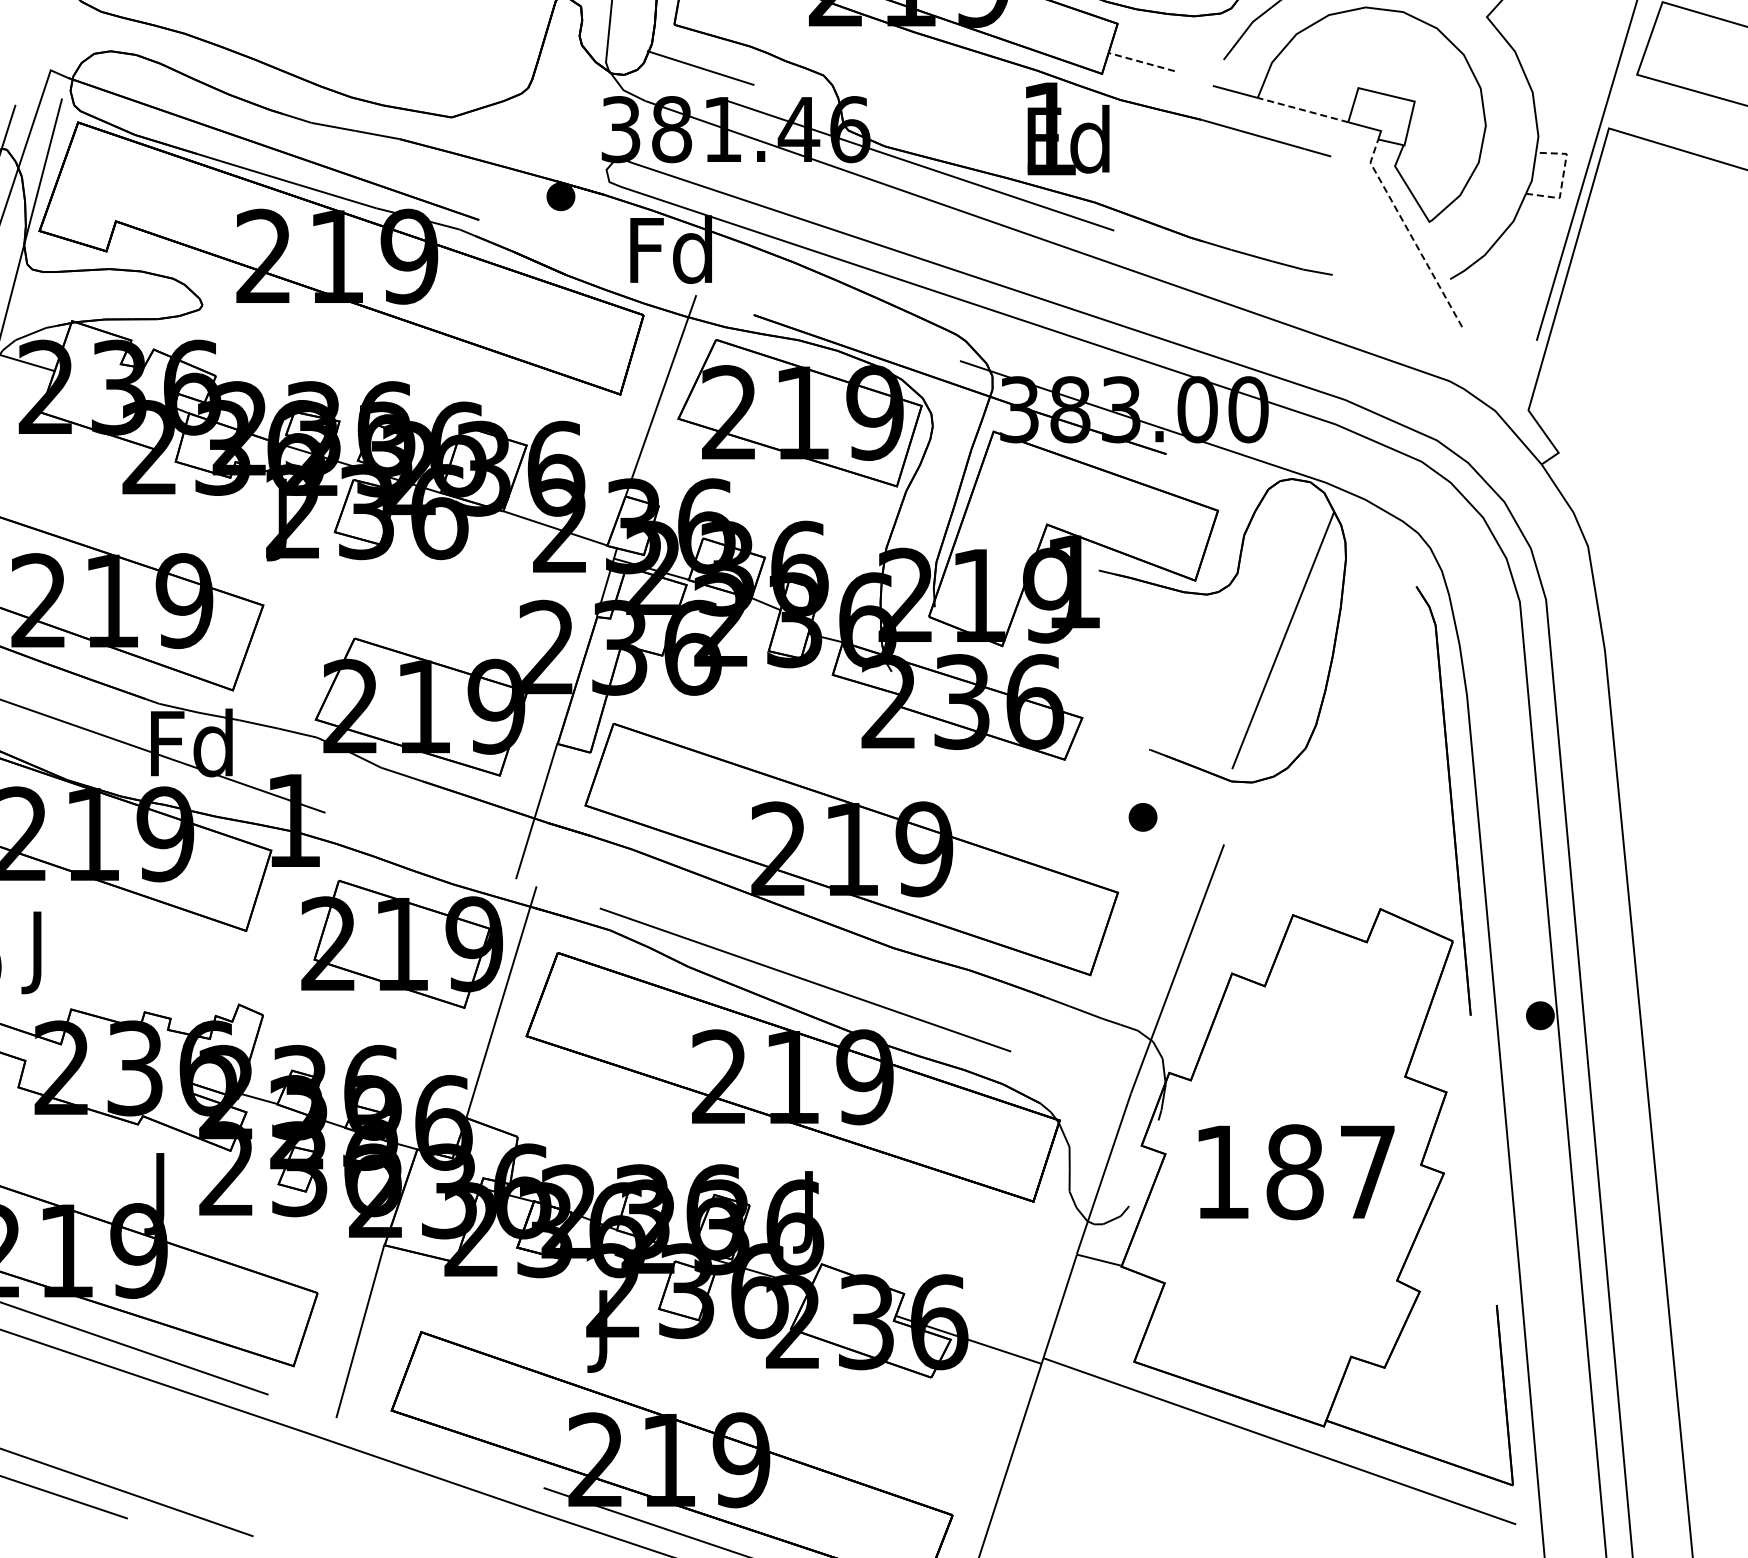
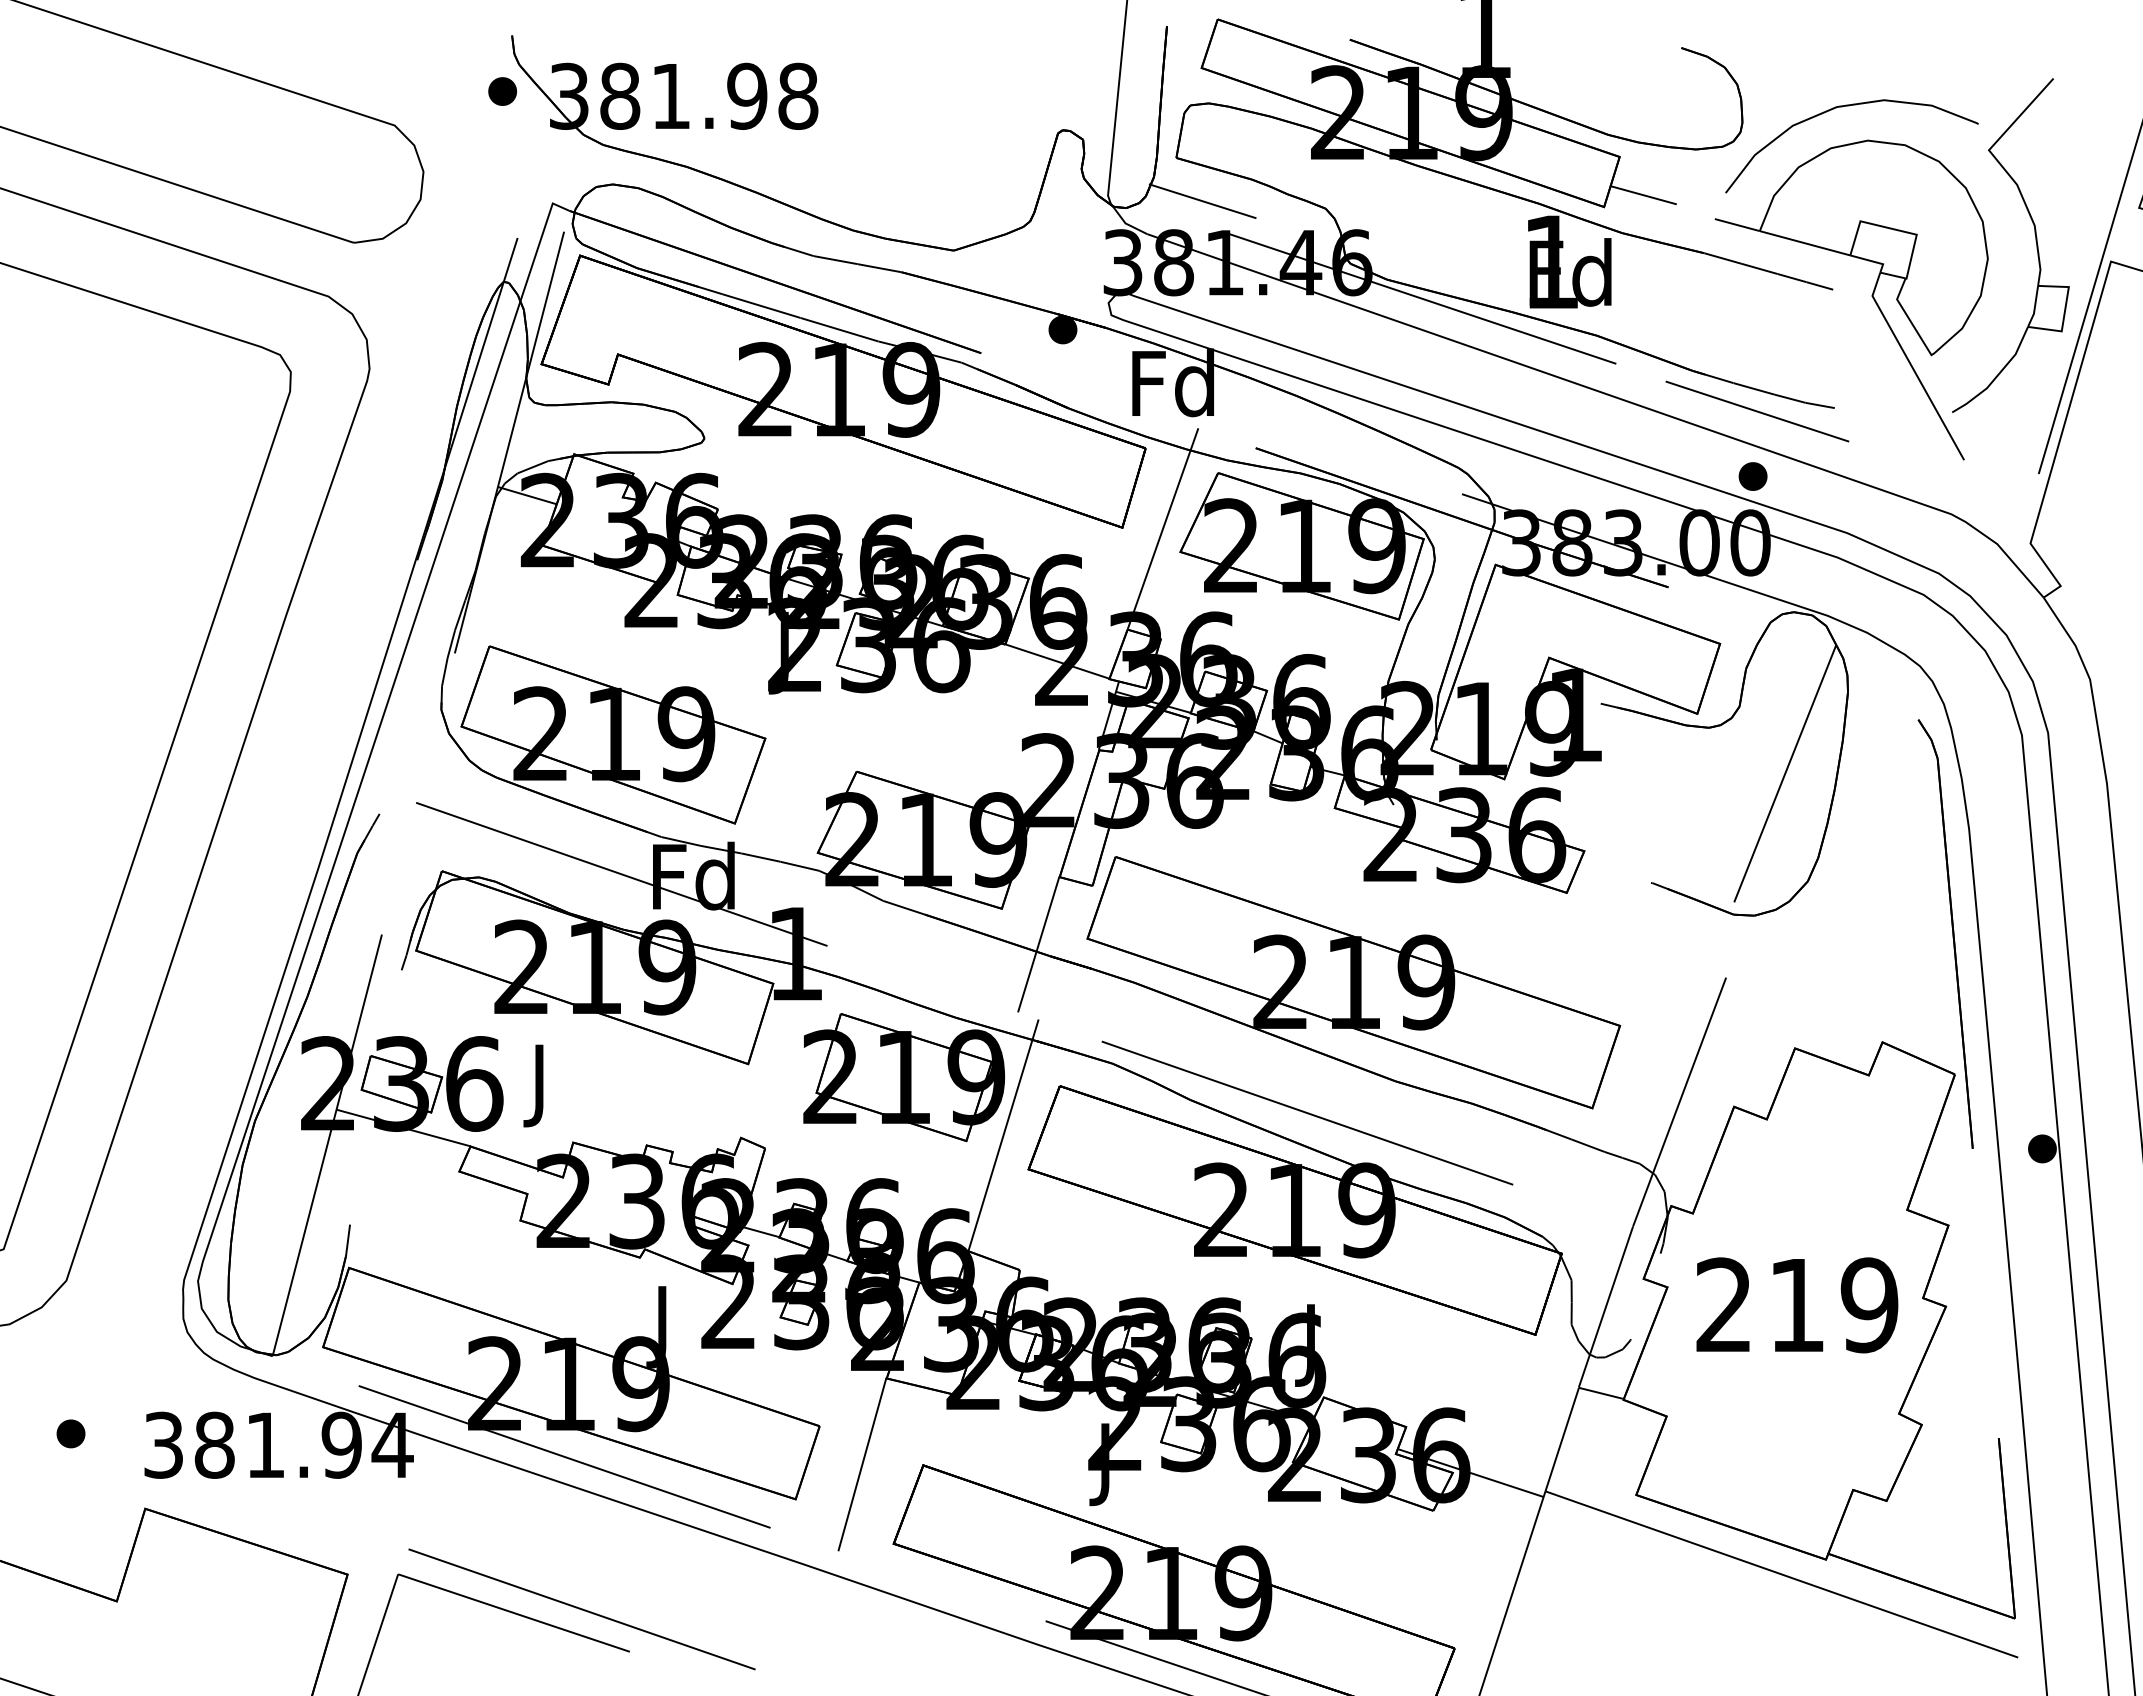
line: (1141, 62) -> (1643, 195), dashed -> solid
line: (1303, 110) -> (1805, 243), dashed -> solid
line: (1563, 177) -> (2065, 310), dashed -> solid
line: (1409, 233) -> (1911, 366), dashed -> solid
line: (1255, 278) -> (1757, 411), added
part: (1142, 817) -> (1752, 476), moved
text: (1295, 1172) -> (1797, 1305), 187 -> 219

